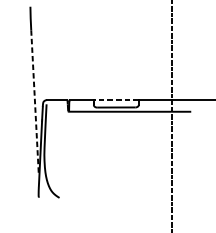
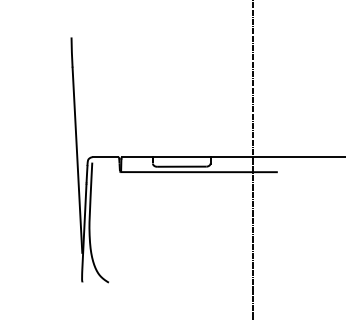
line: (116, 100) -> (181, 157), dashed -> solid
line: (35, 102) -> (77, 160), dashed -> solid

